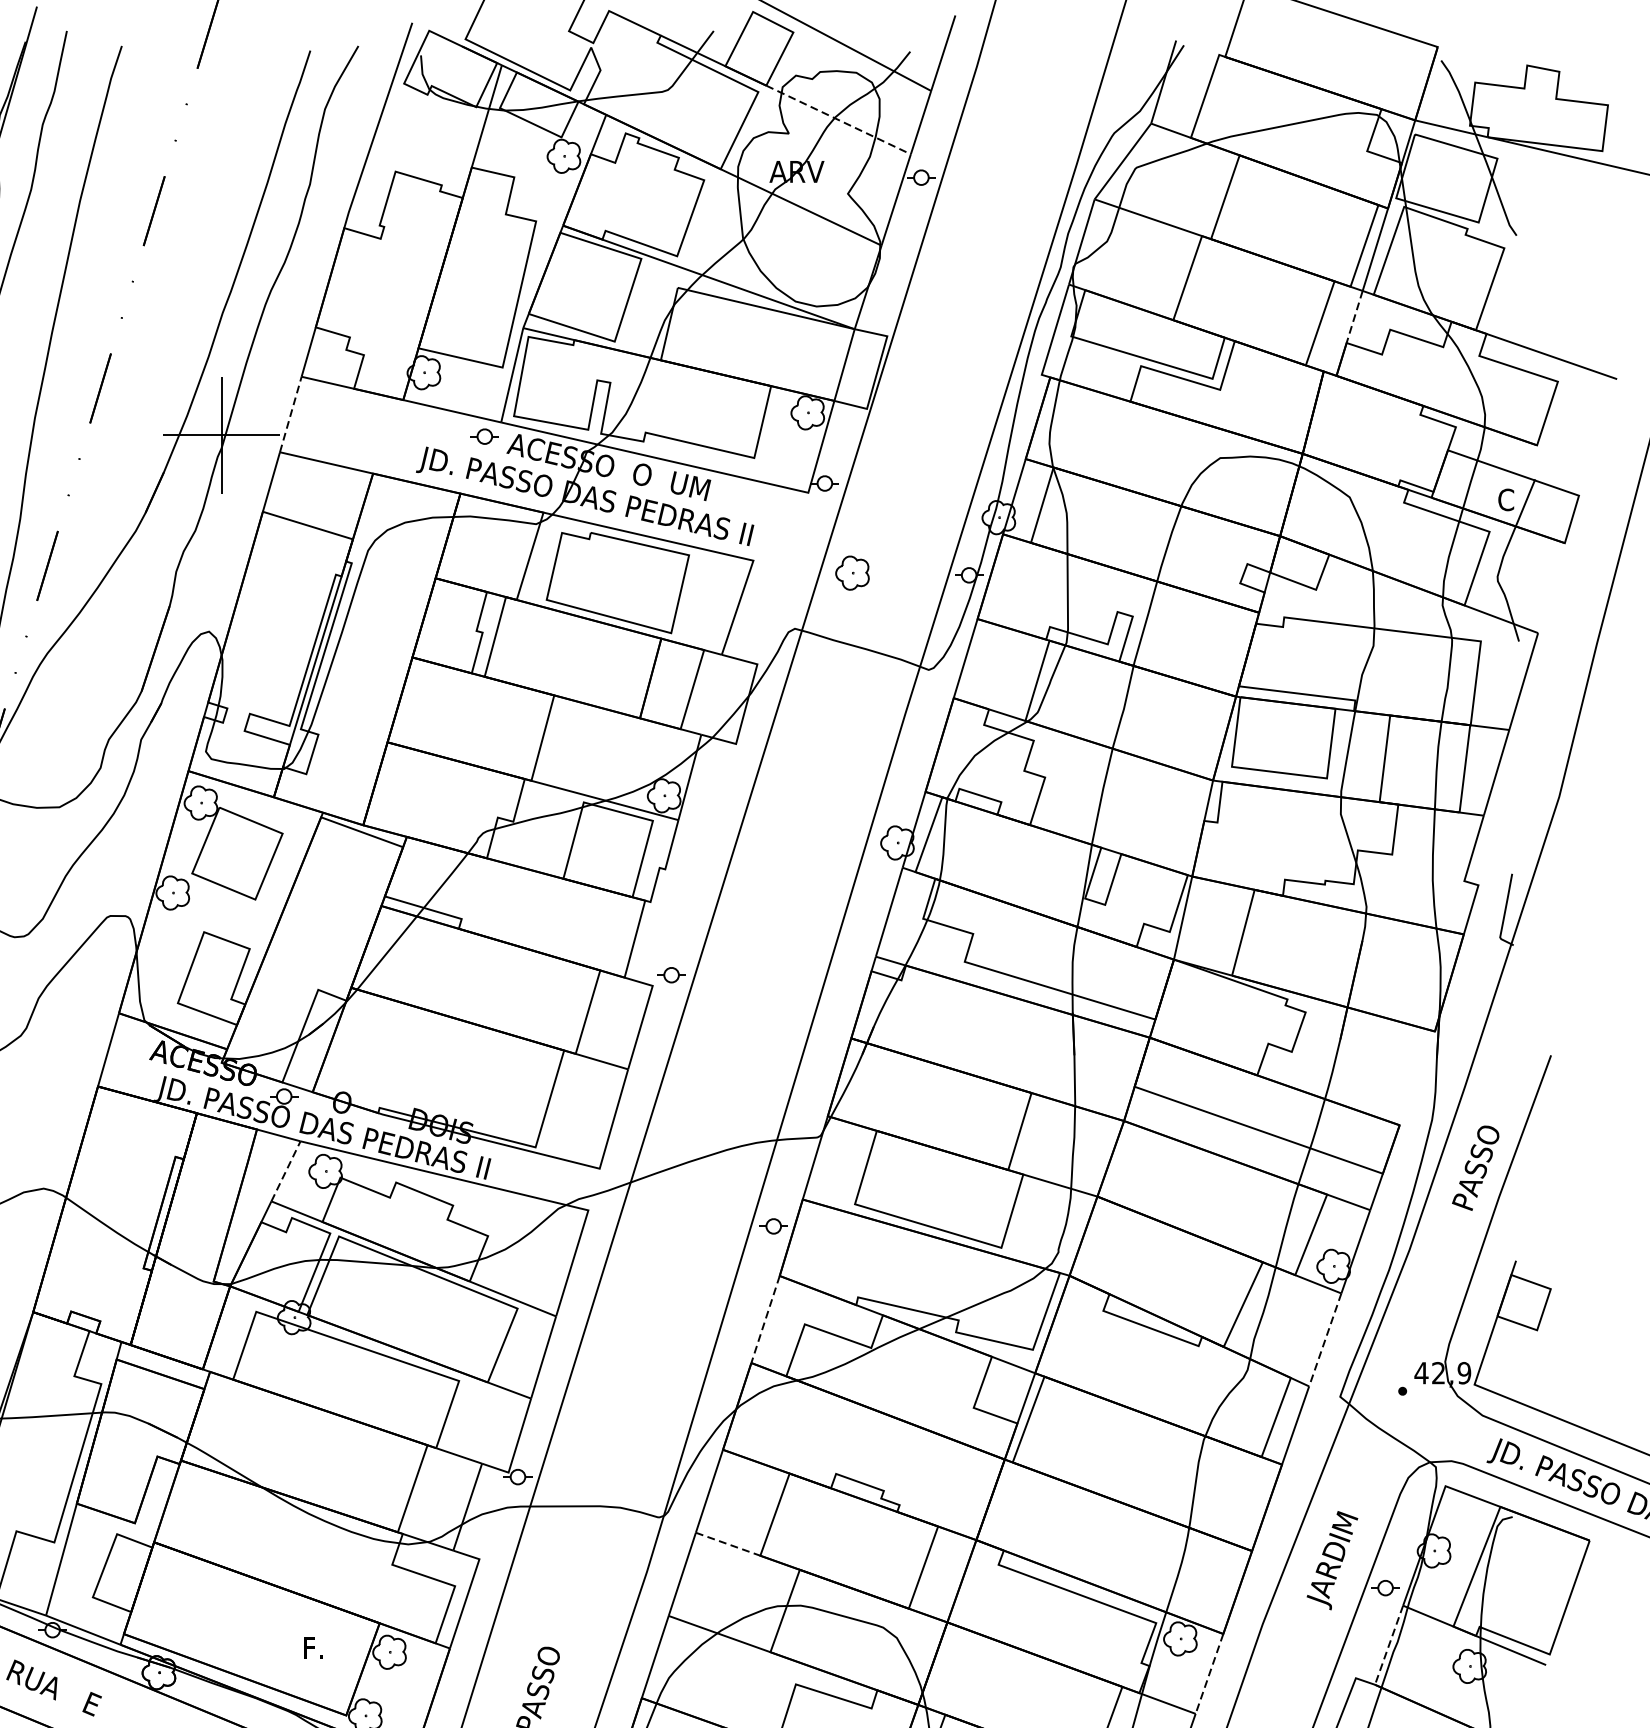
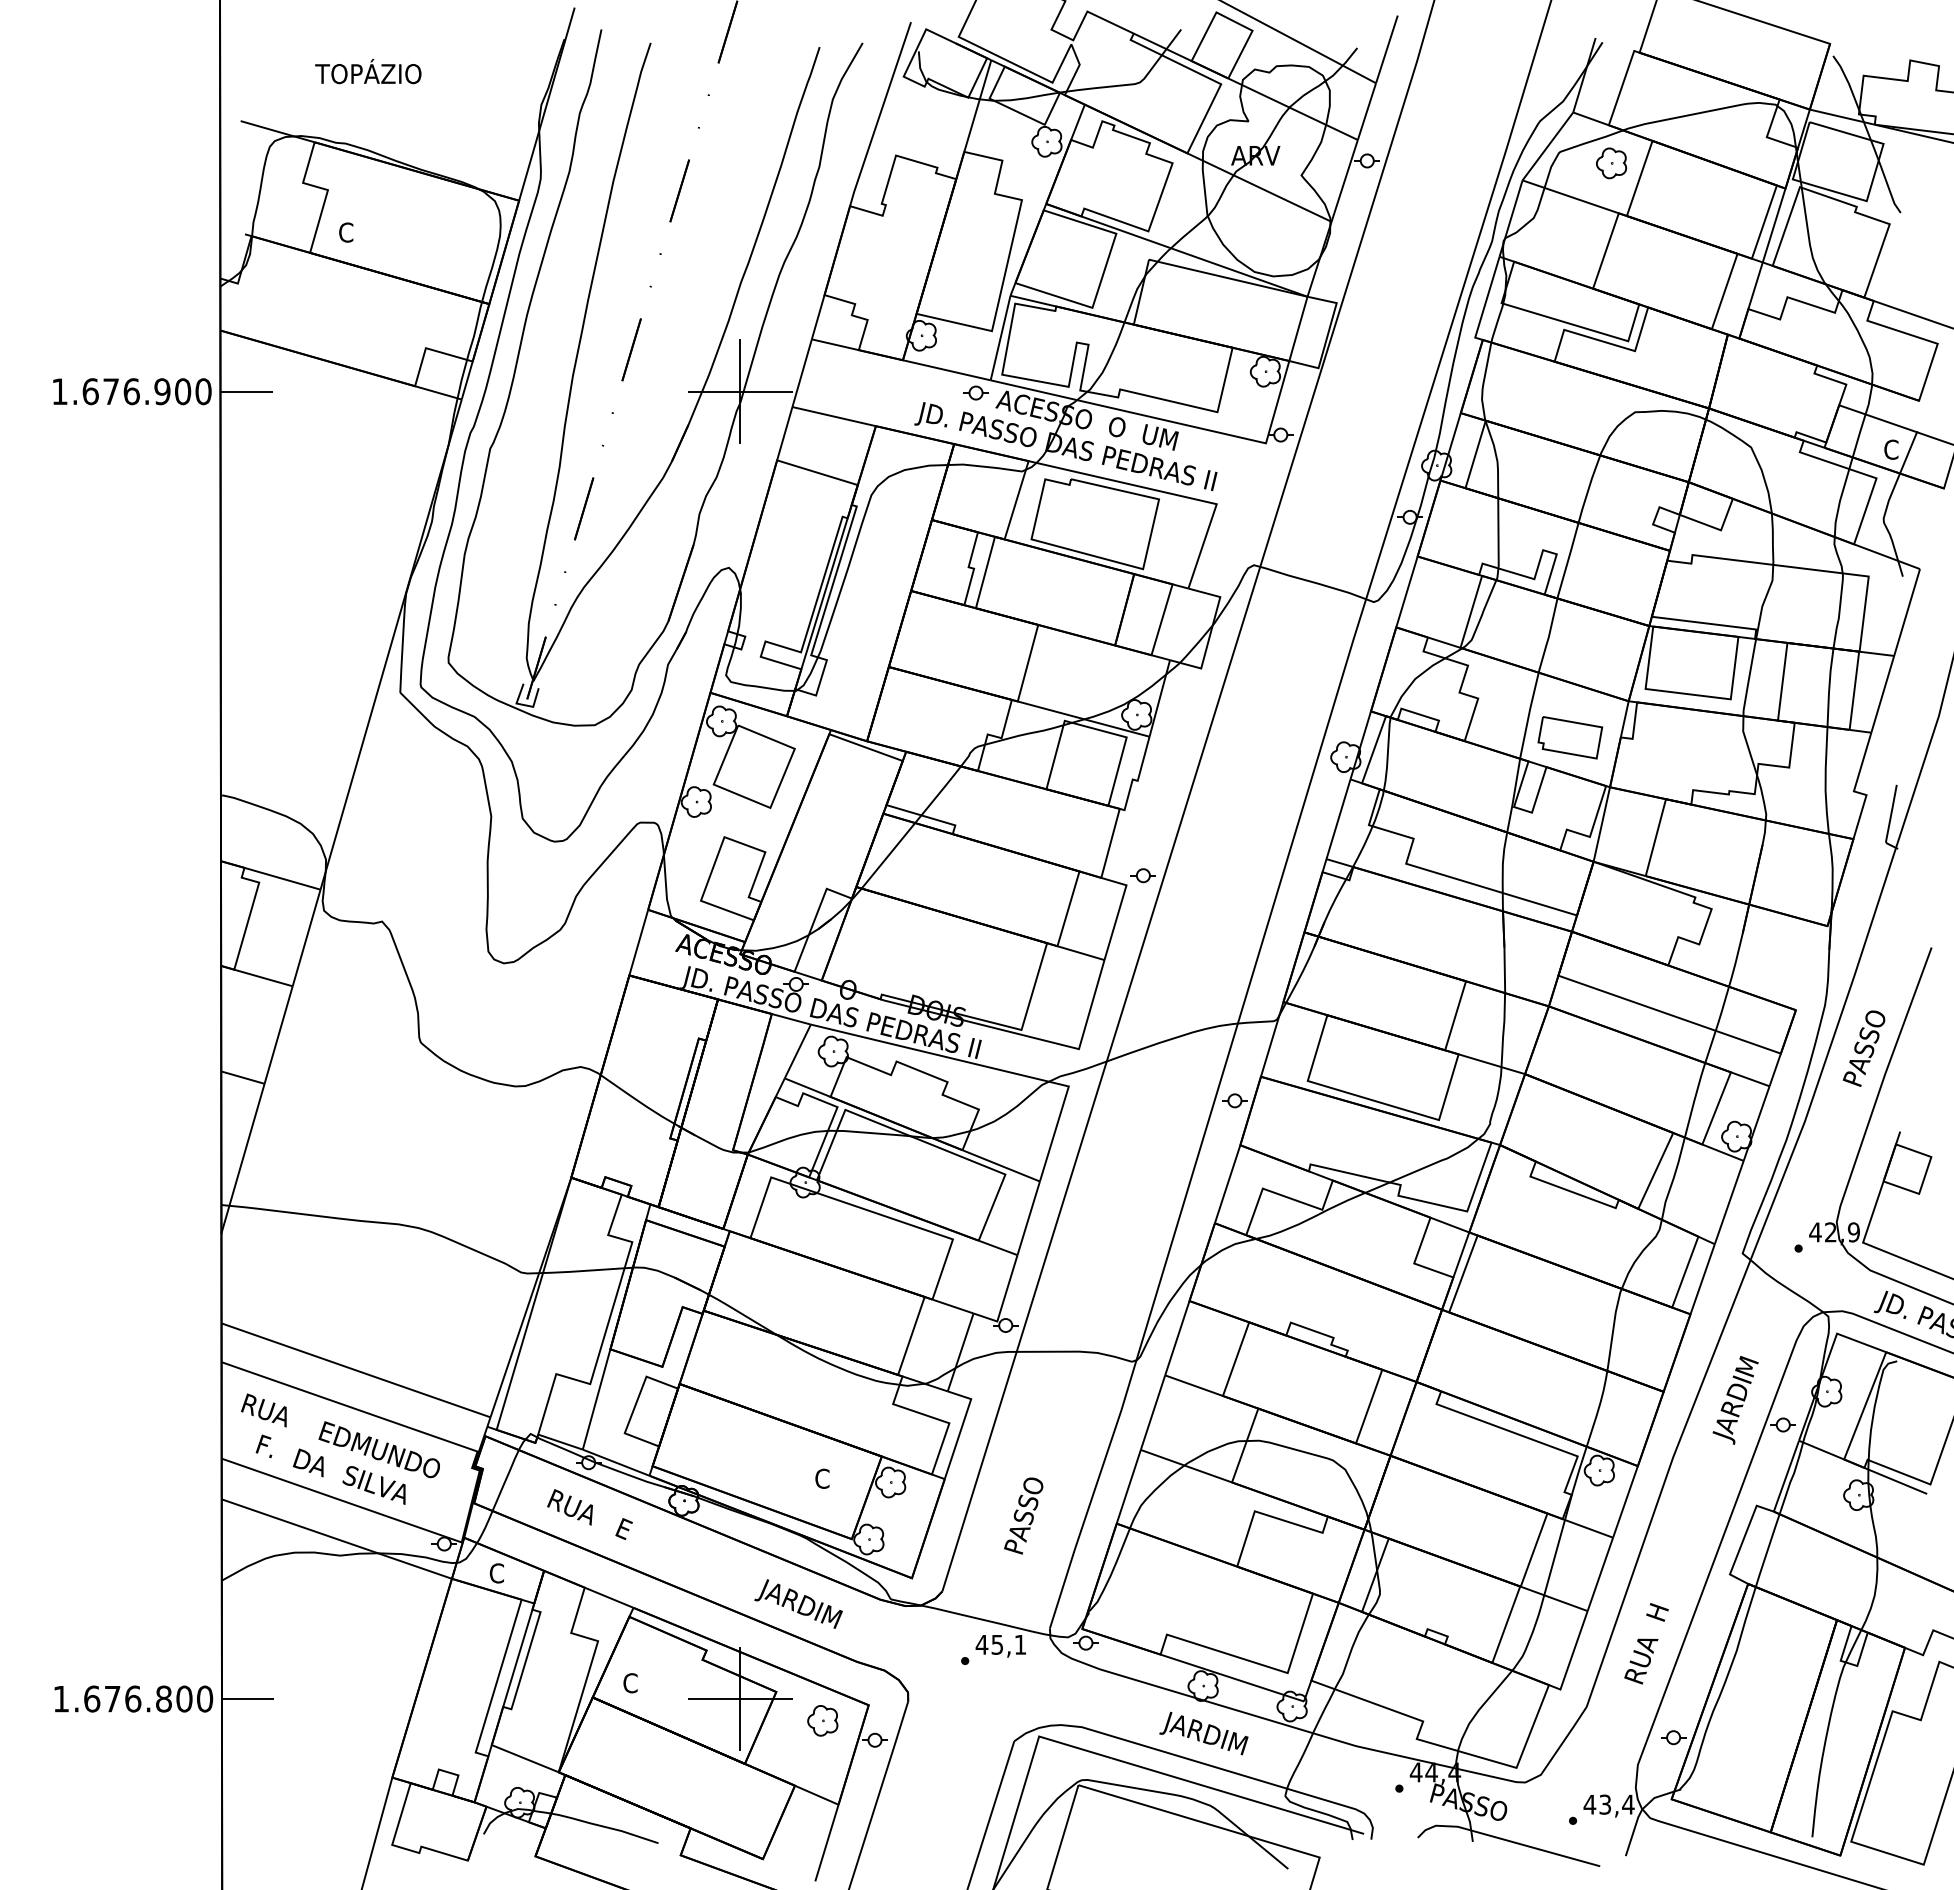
line: (839, 120) -> (1293, 109), dashed -> solid
line: (1354, 317) -> (1755, 286), dashed -> solid
line: (291, 413) -> (802, 372), dashed -> solid
part: (852, 573) -> (1611, 163), moved
part: (1148, 820) -> (1570, 737), added
line: (285, 1171) -> (797, 1051), dashed -> solid
line: (765, 1319) -> (1227, 1184), dashed -> solid
line: (1325, 1340) -> (1729, 1203), dashed -> solid
line: (728, 1544) -> (1194, 1385), dashed -> solid
line: (1389, 1645) -> (1786, 1476), dashed -> solid
text: (313, 1647) -> (822, 1478), F. -> C
line: (1209, 1673) -> (1625, 1501), dashed -> solid

